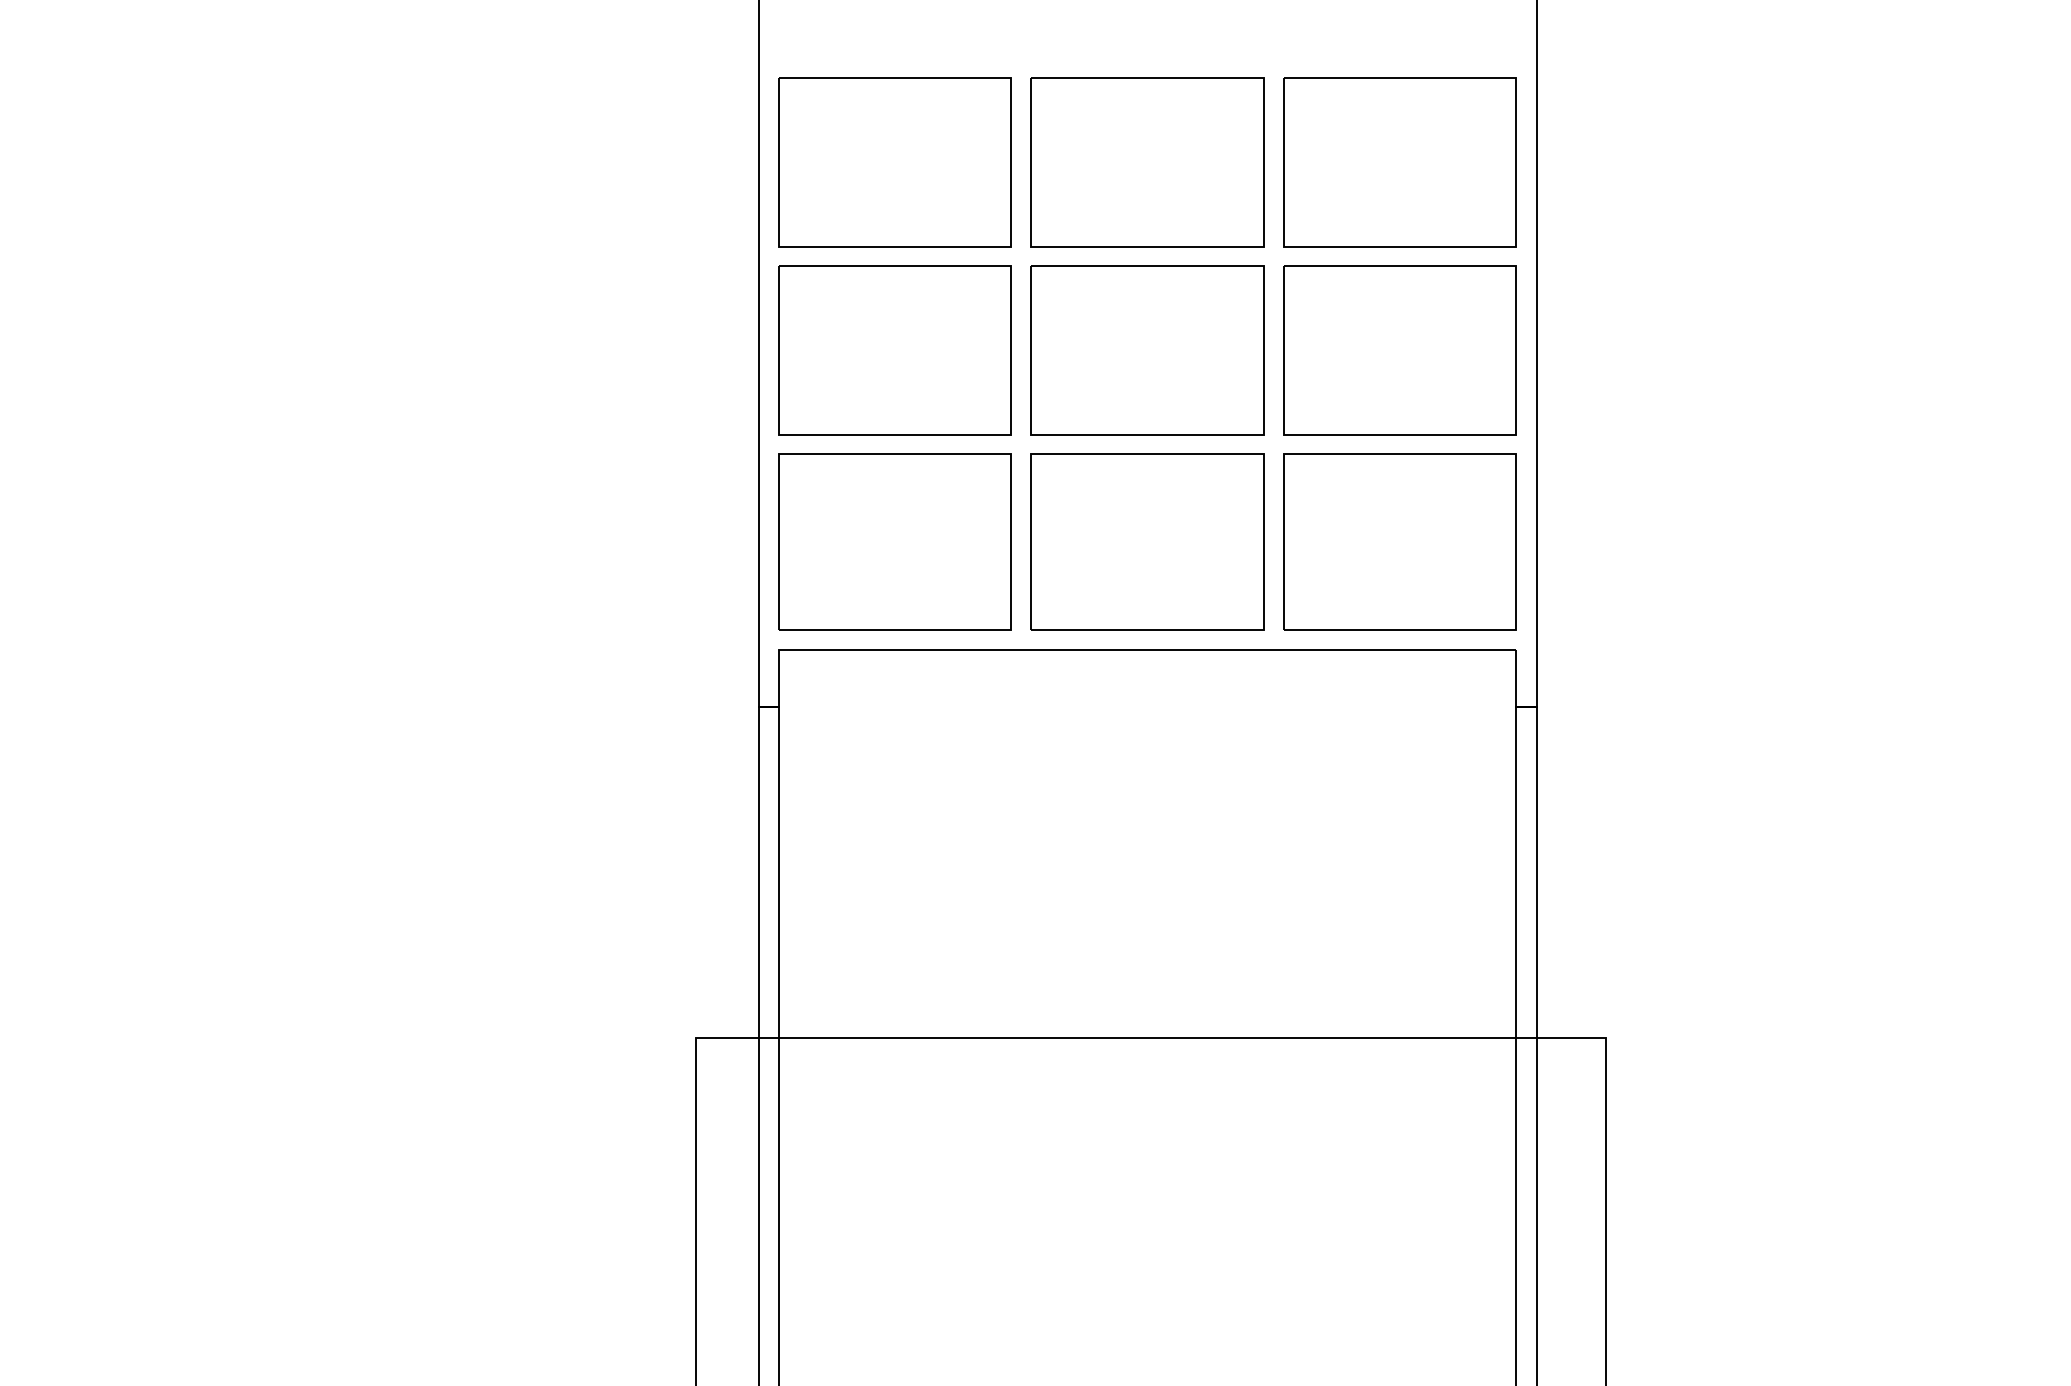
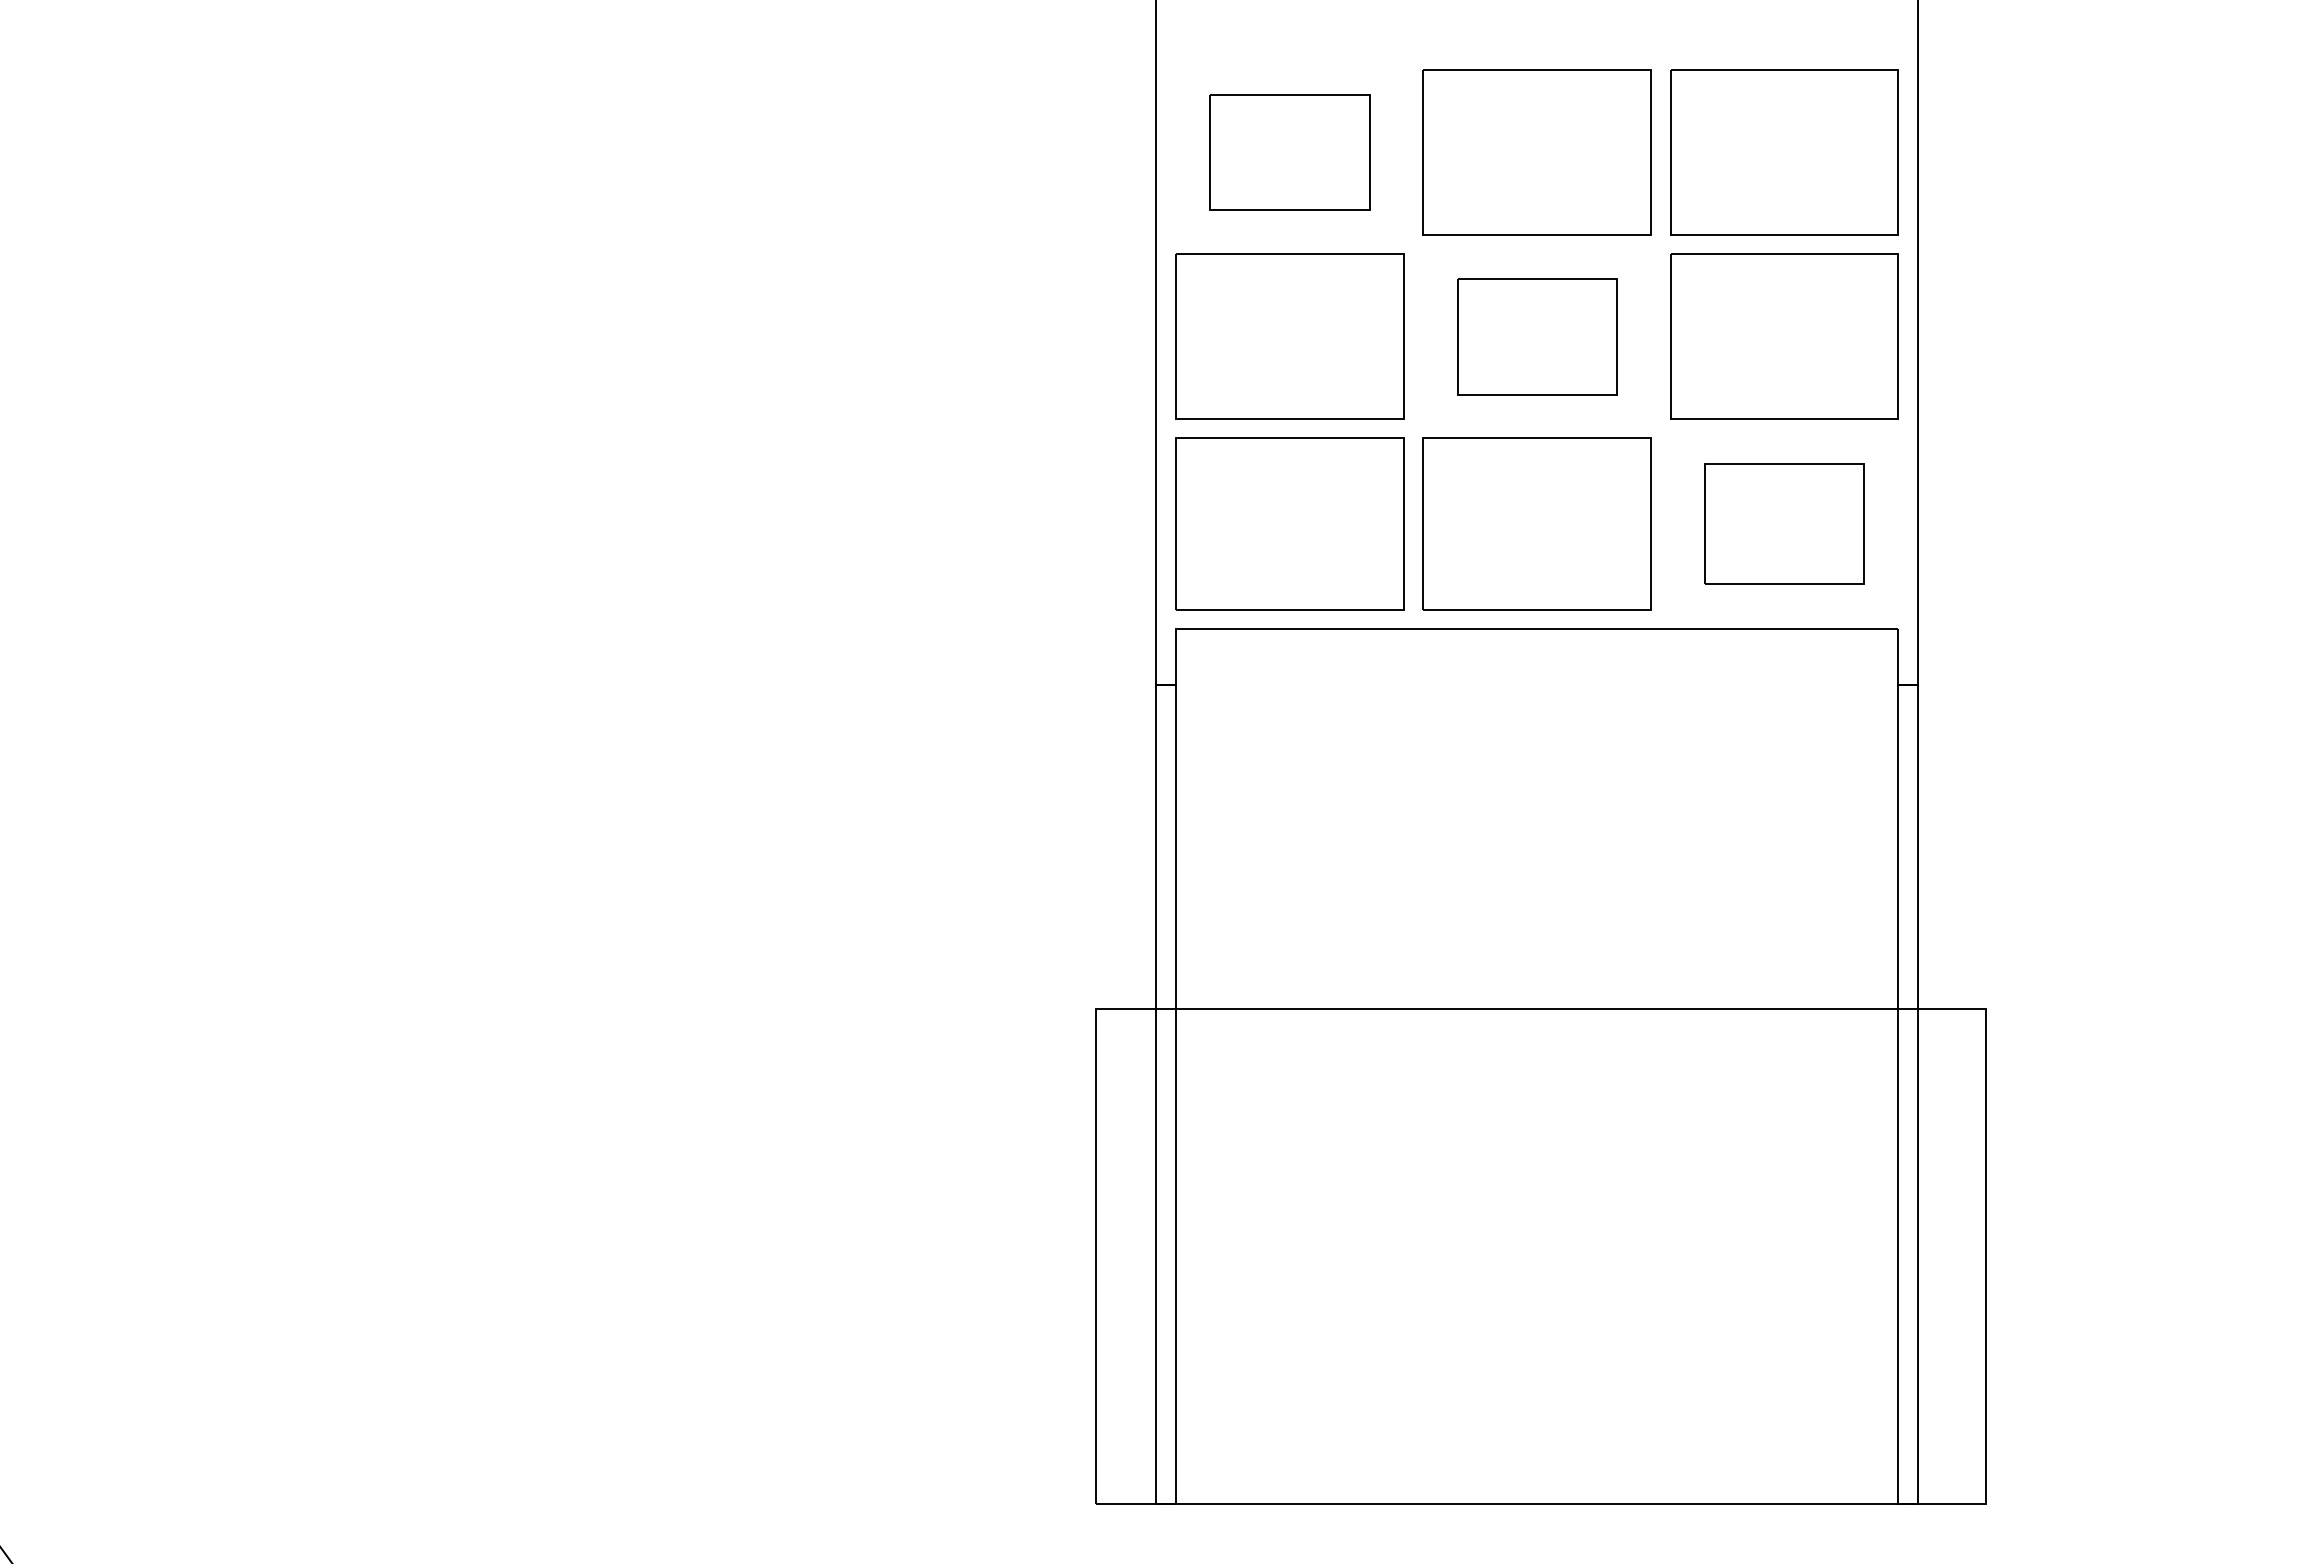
part: (894, 162) -> (1289, 152), size x0.7
part: (1146, 350) -> (1536, 336), size x0.7
part: (1400, 541) -> (1784, 523), size x0.7

